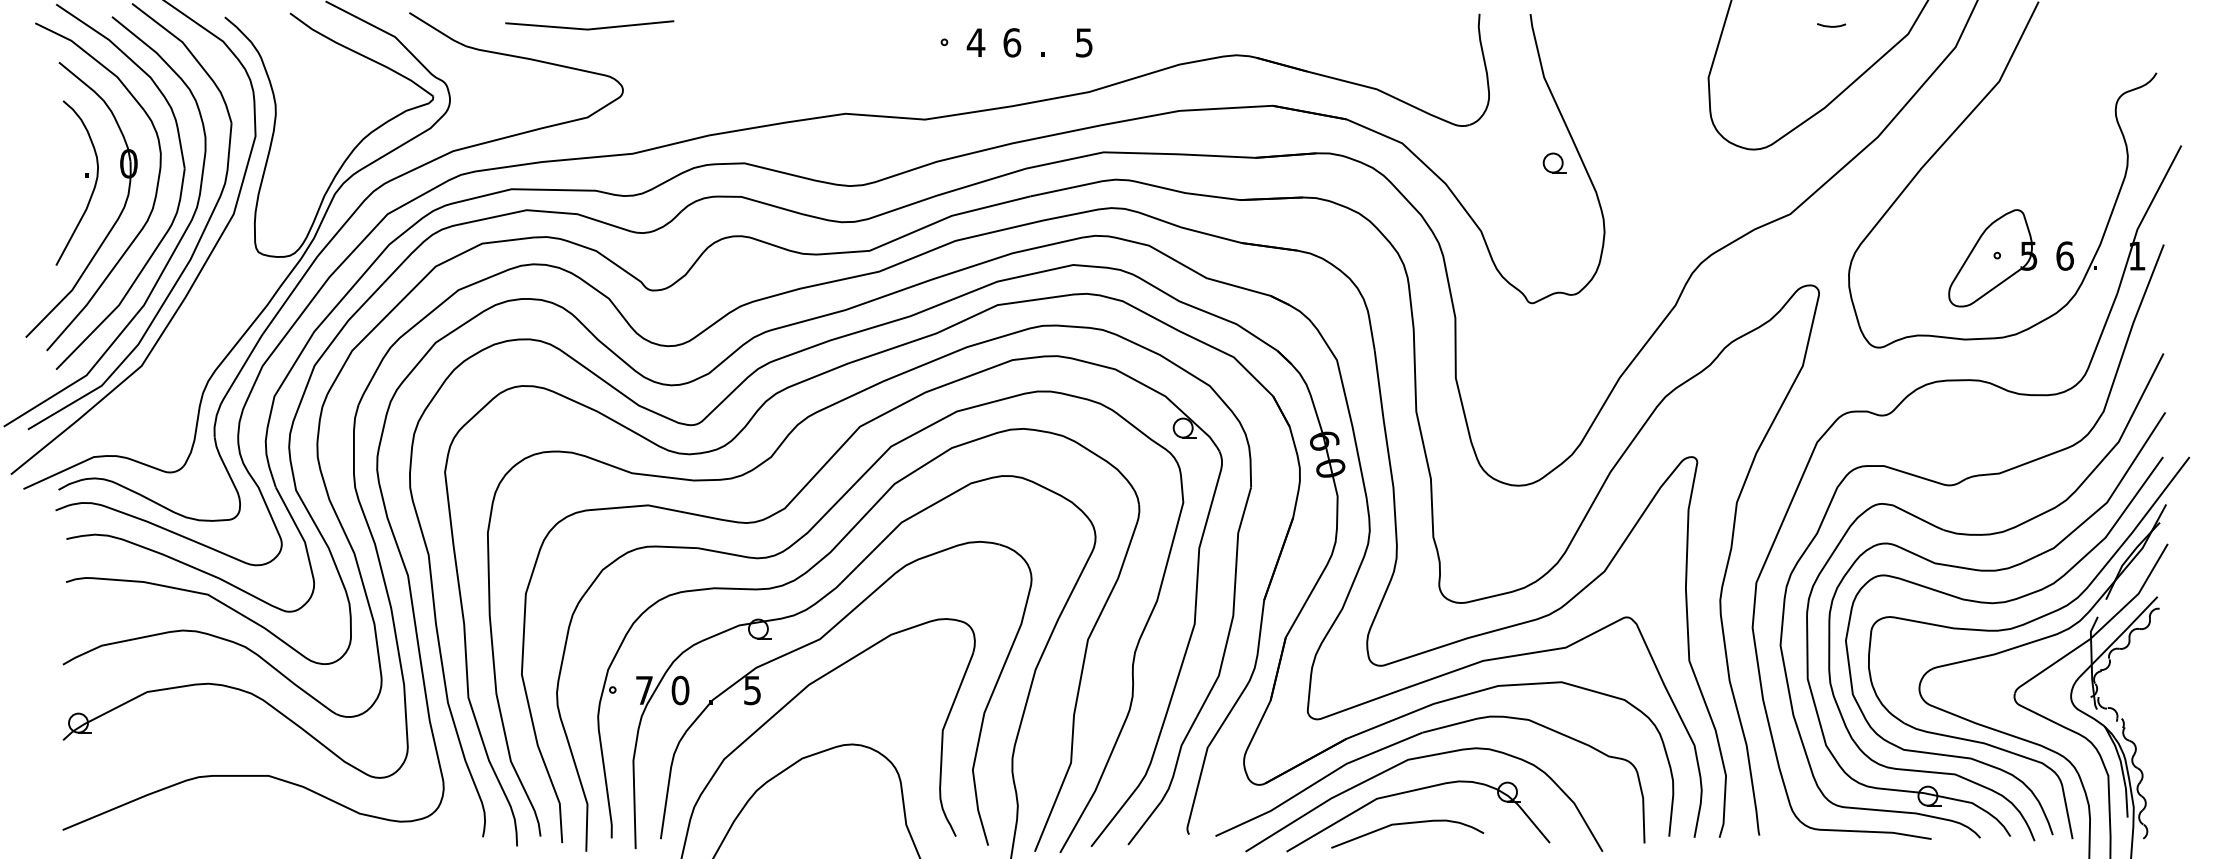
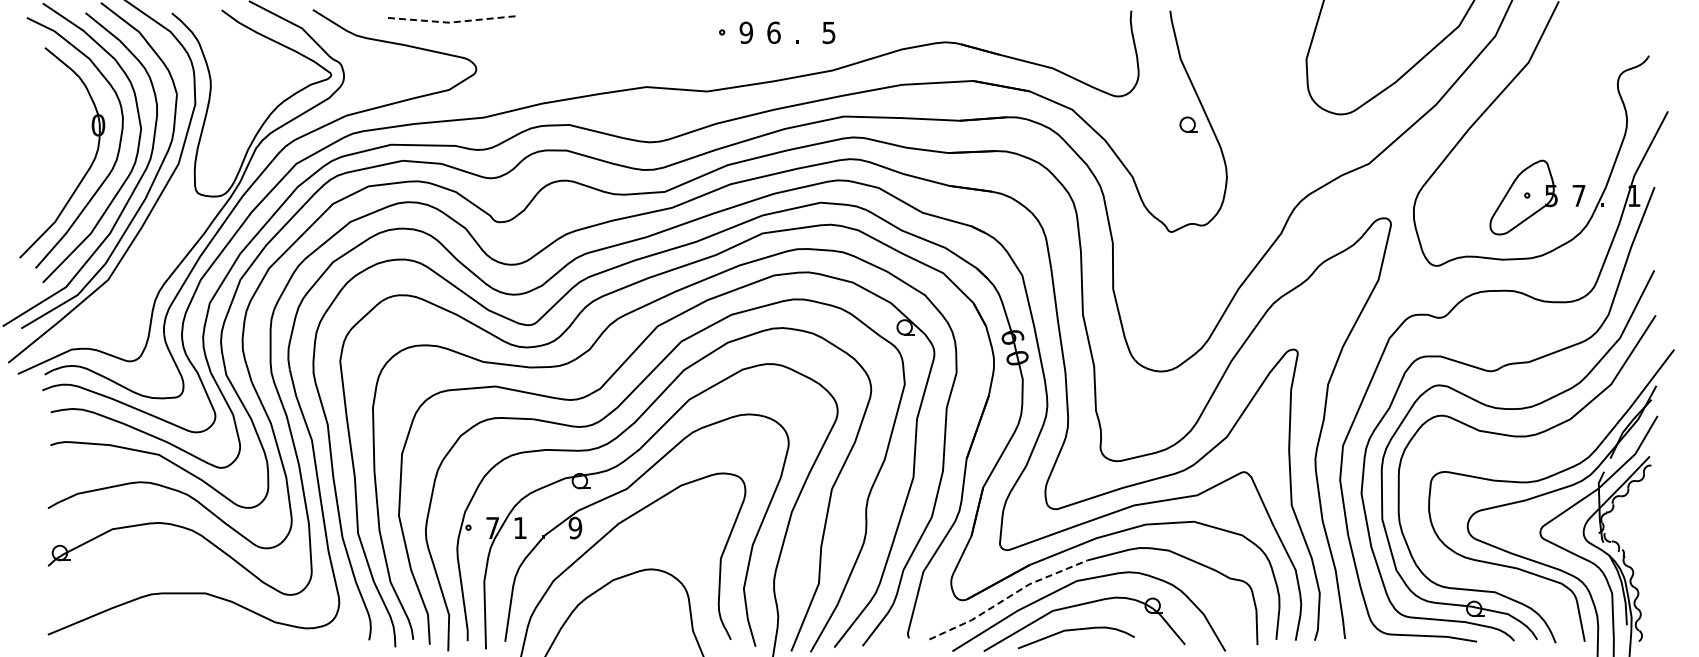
curve: (1831, 25) -> (1400, 19), removed
line: (589, 29) -> (450, 22), solid -> dashed
text: (976, 42) -> (746, 32), 4 -> 9
part: (85, 177) -> (65, 135), removed
text: (2064, 255) -> (1578, 195), 6 -> 7
curve: (1995, 604) -> (1525, 462), removed
text: (680, 689) -> (520, 527), 0 -> 1
text: (752, 689) -> (575, 527), 5 -> 9
line: (1317, 781) -> (1007, 597), solid -> dashed

